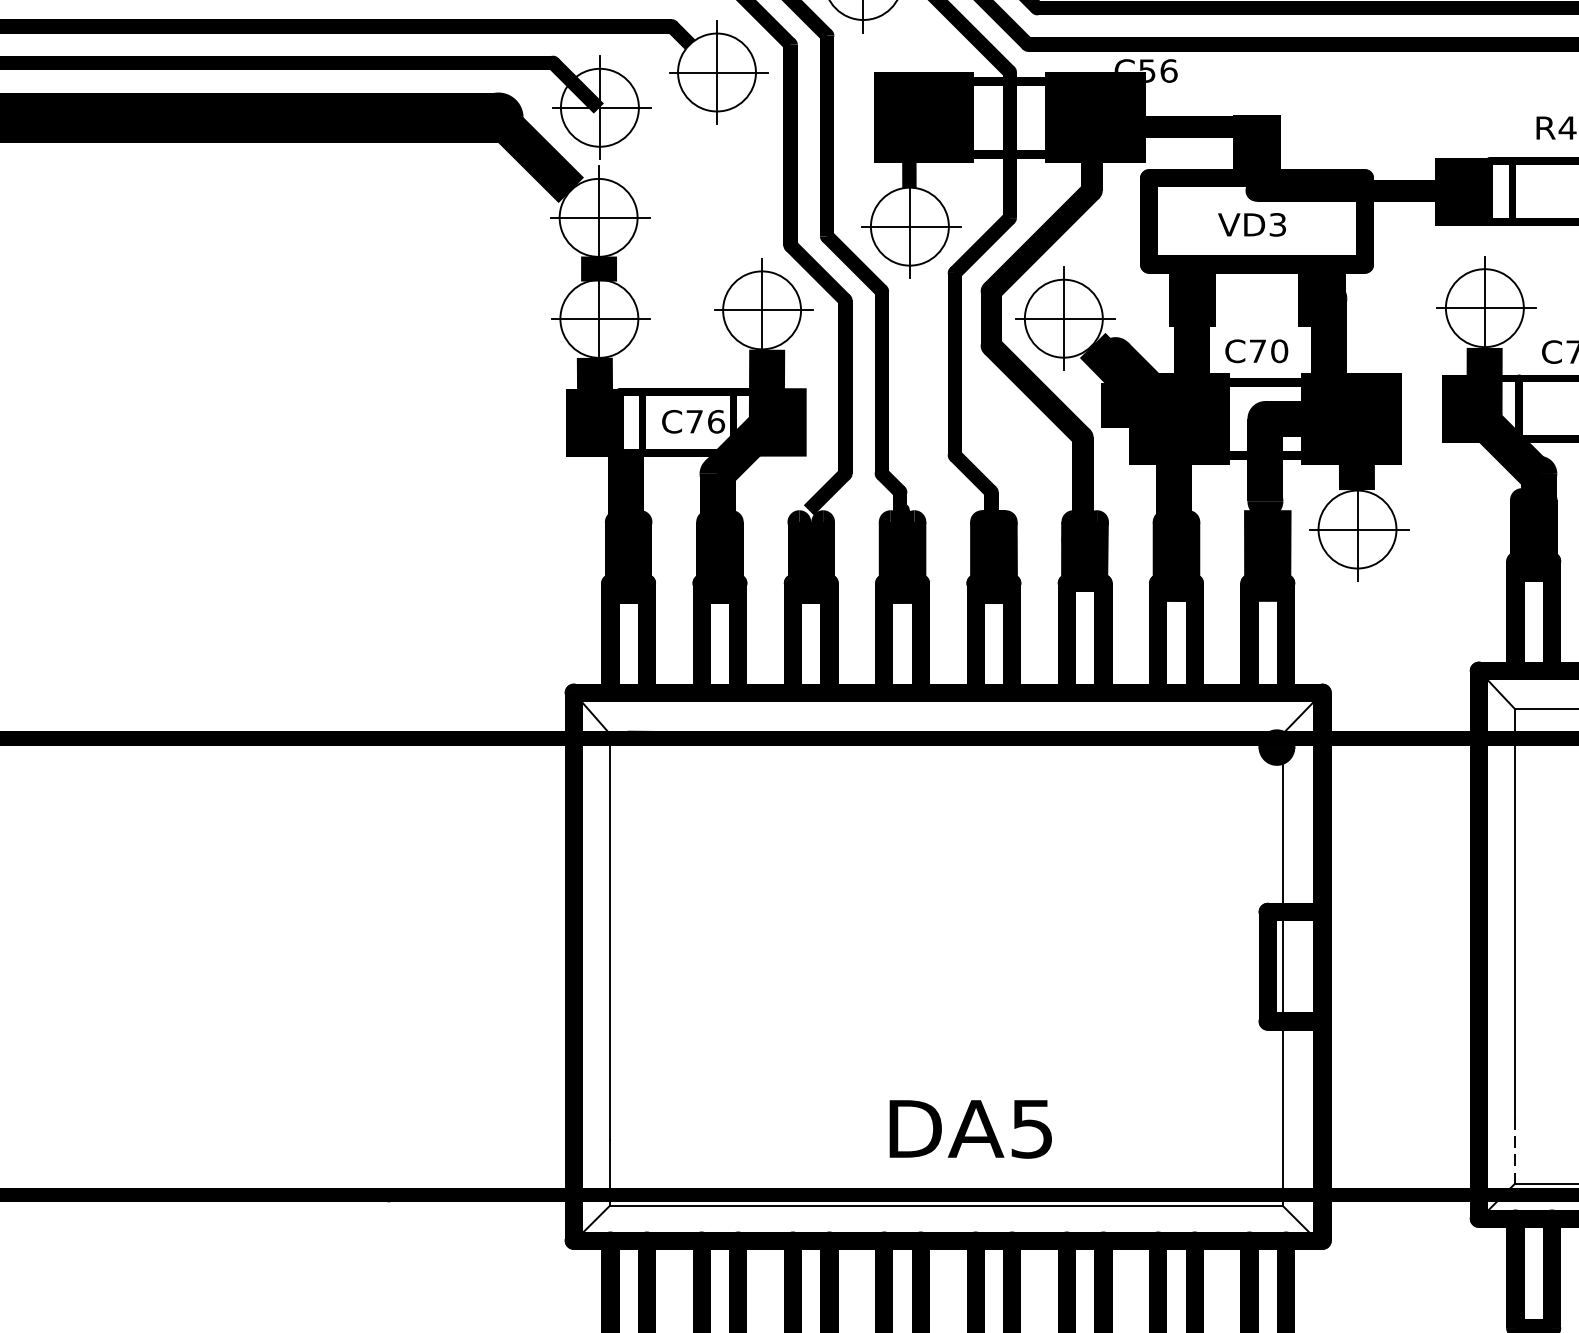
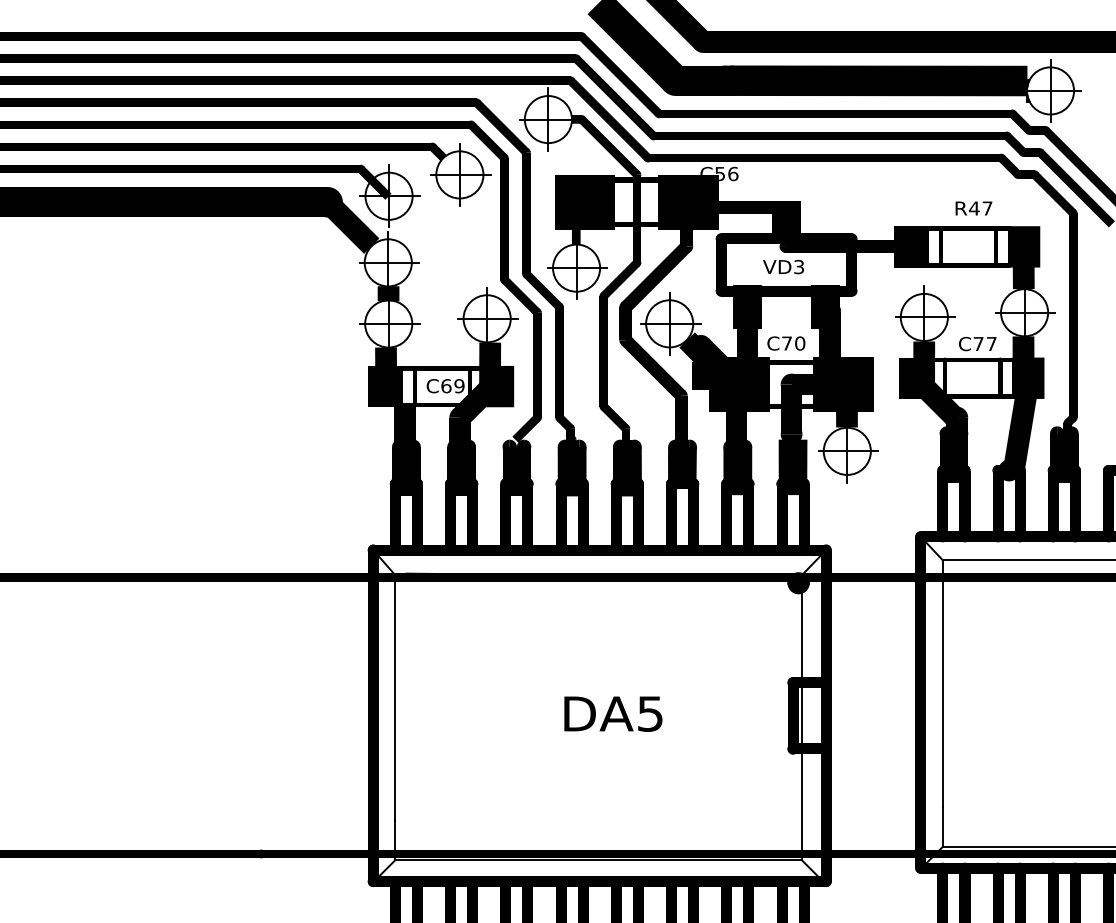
text: (704, 422) -> (452, 386), C76 -> C69
text: (970, 1128) -> (613, 713), moved
line: (1514, 1151) -> (942, 827), dashed -> solid

